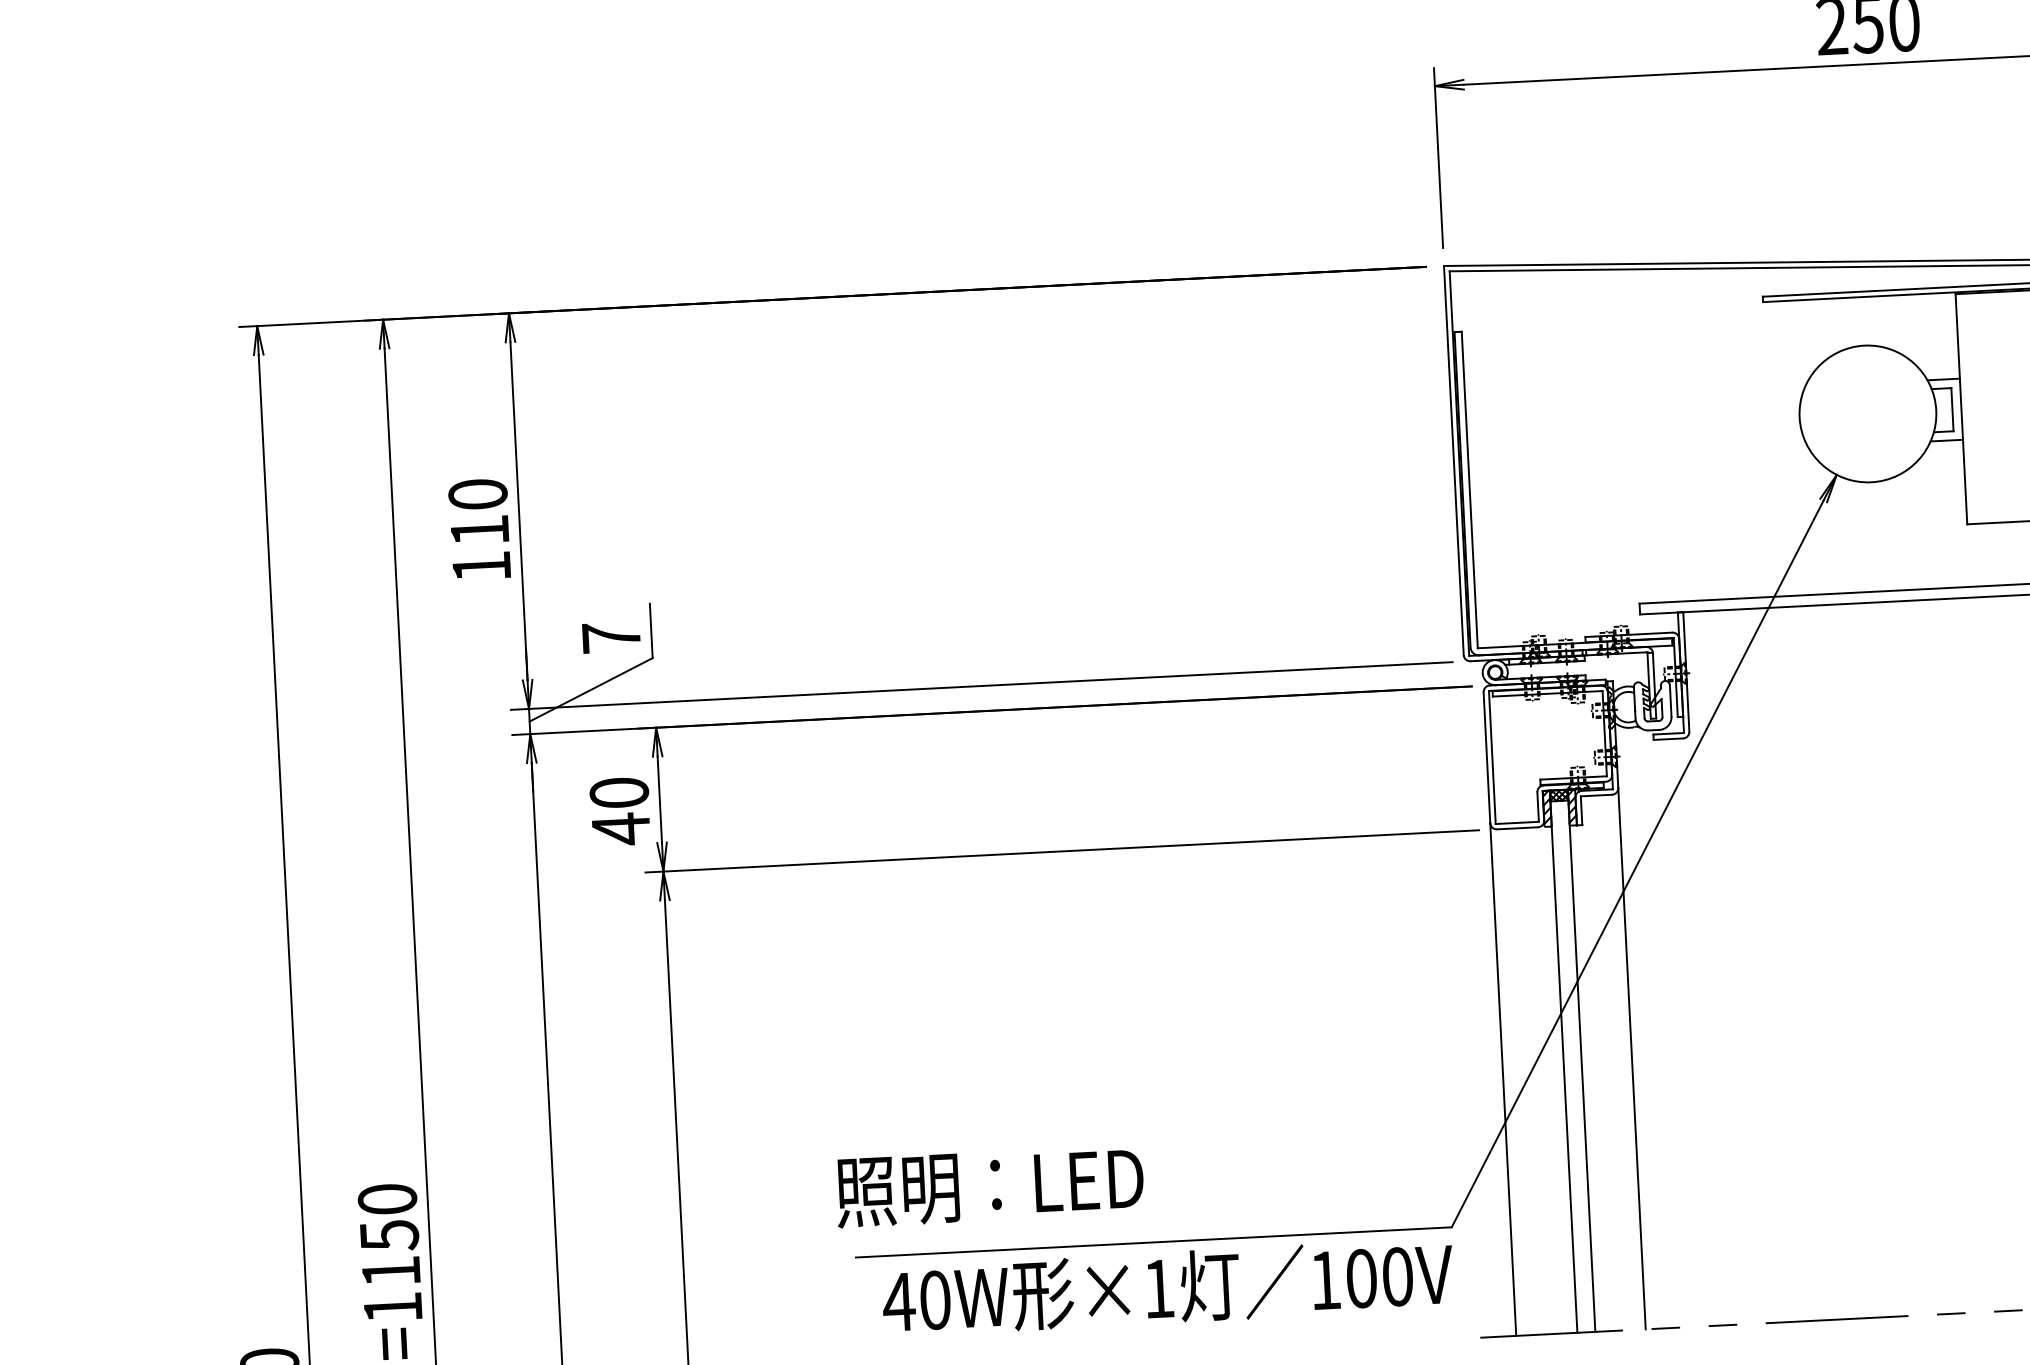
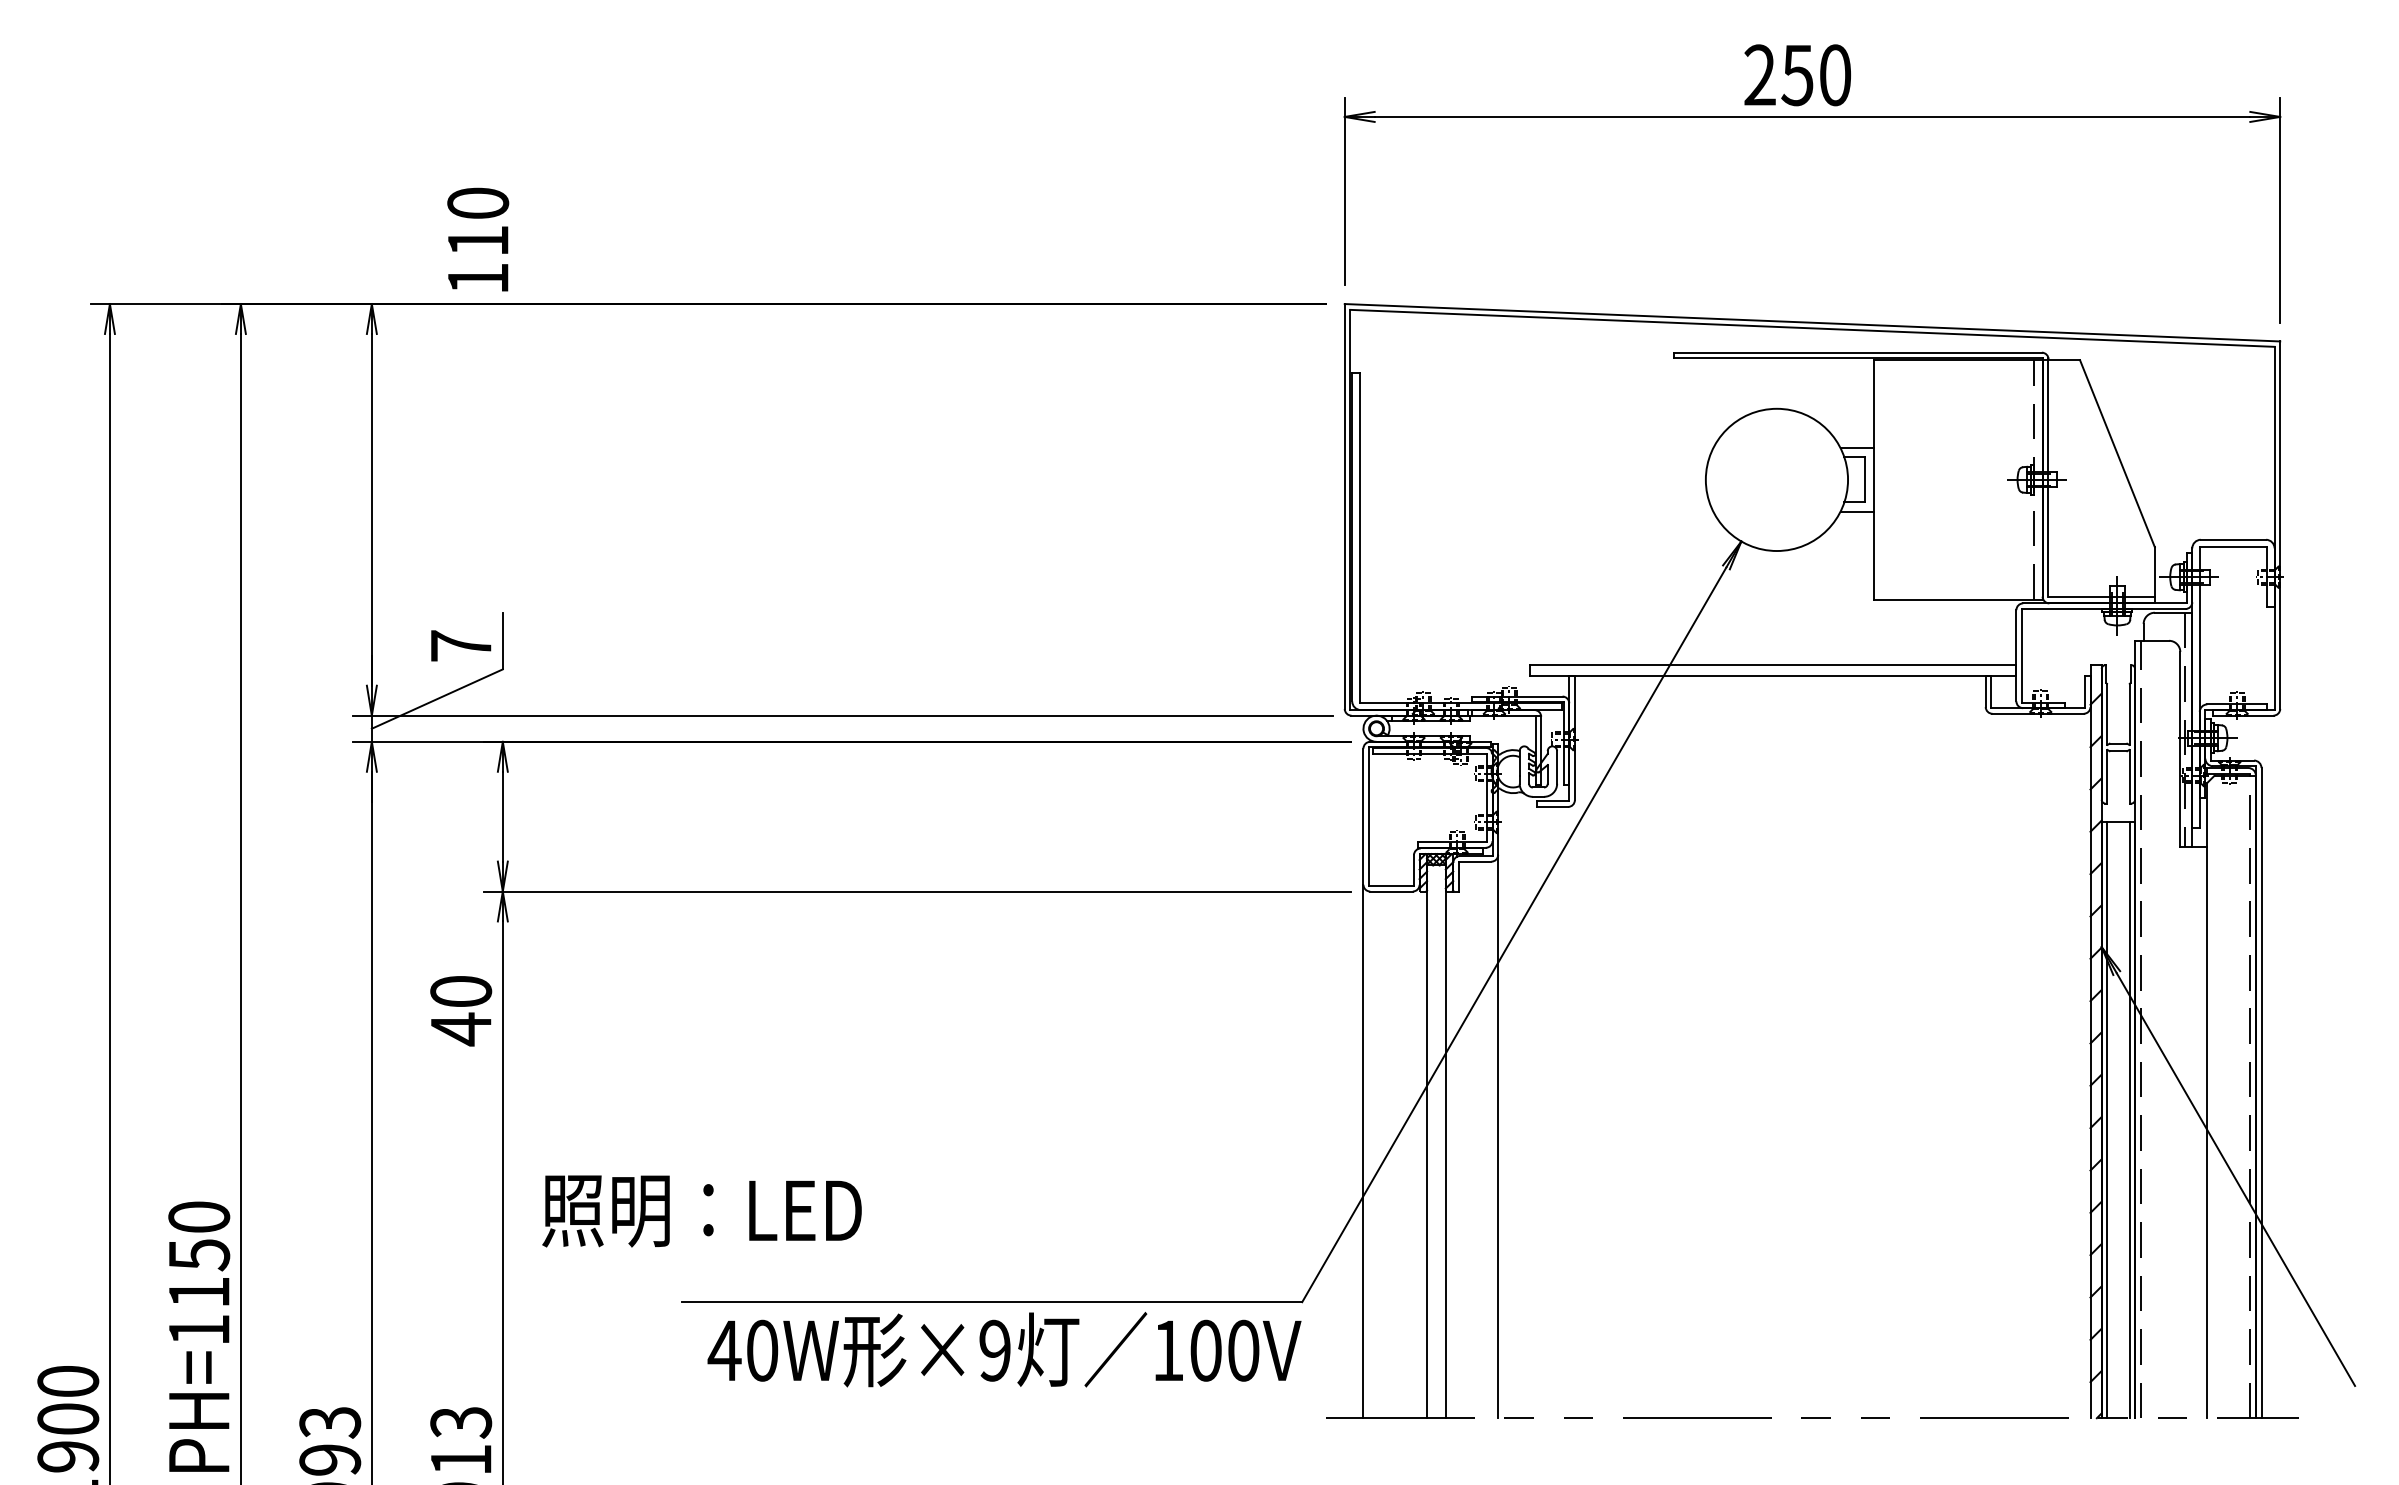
text: (480, 529) -> (478, 239), moved
text: (620, 812) -> (461, 1011), moved
text: (989, 1186) -> (701, 1211), moved
text: (1158, 1288) -> (994, 1350), ×1 -> ×9

